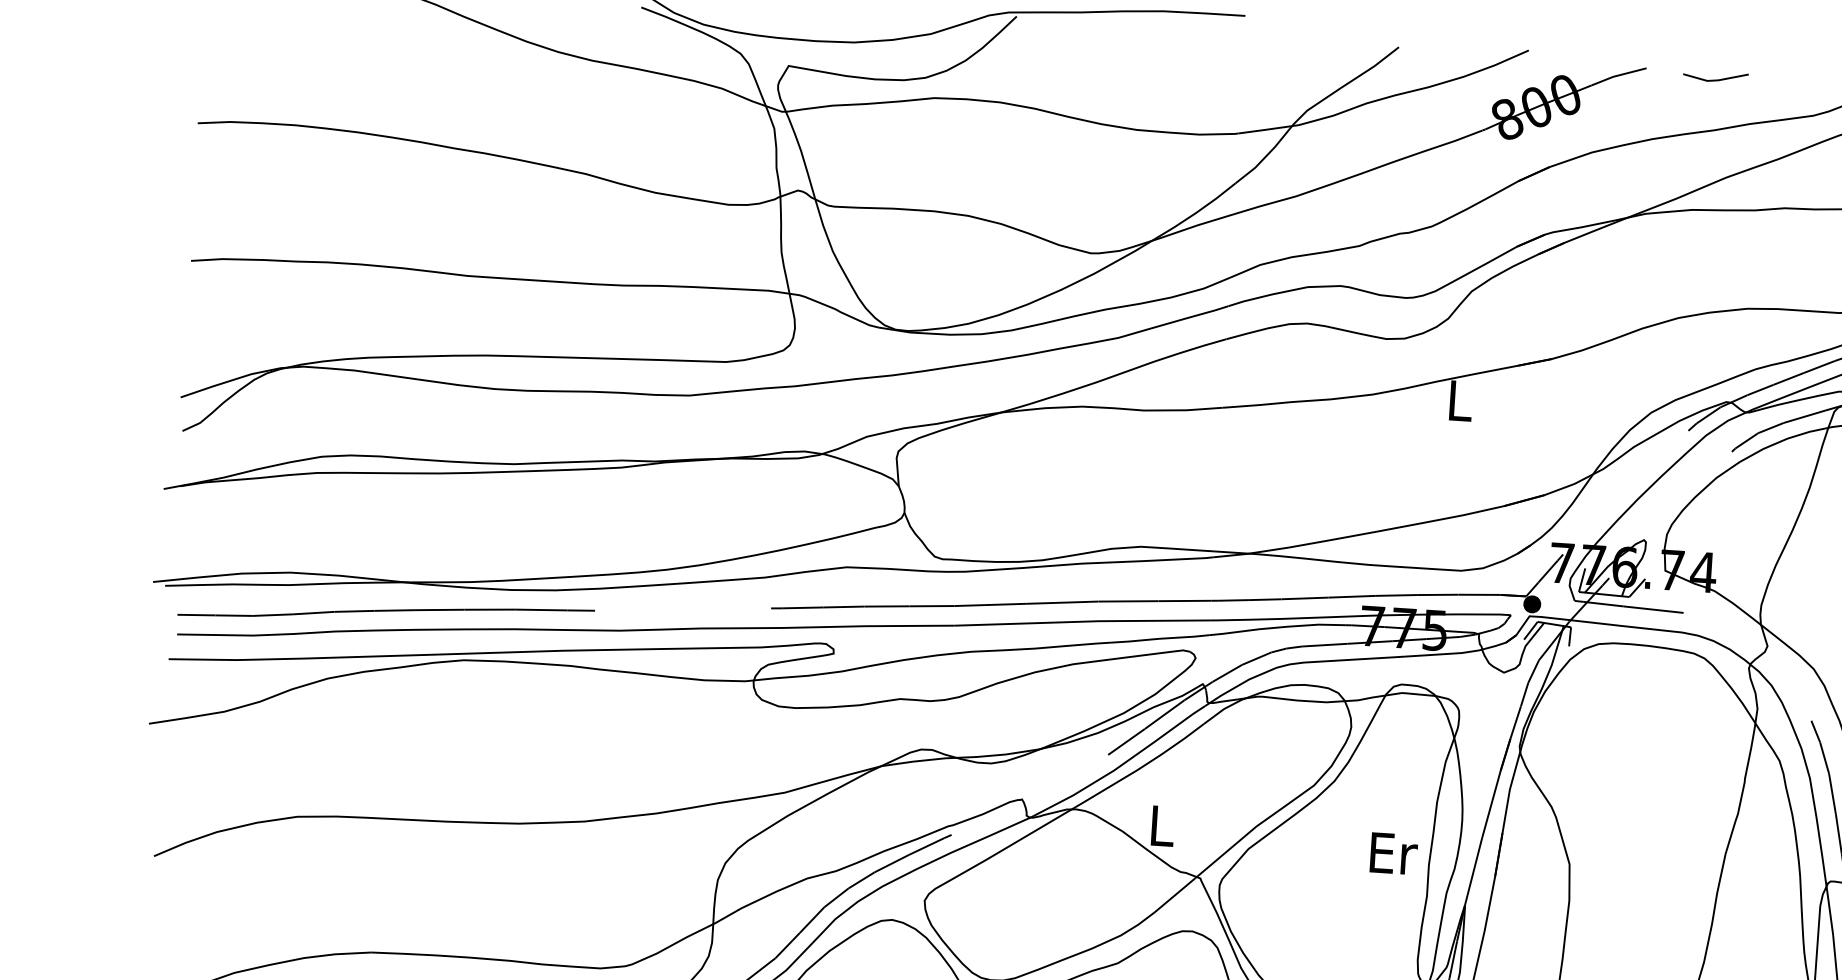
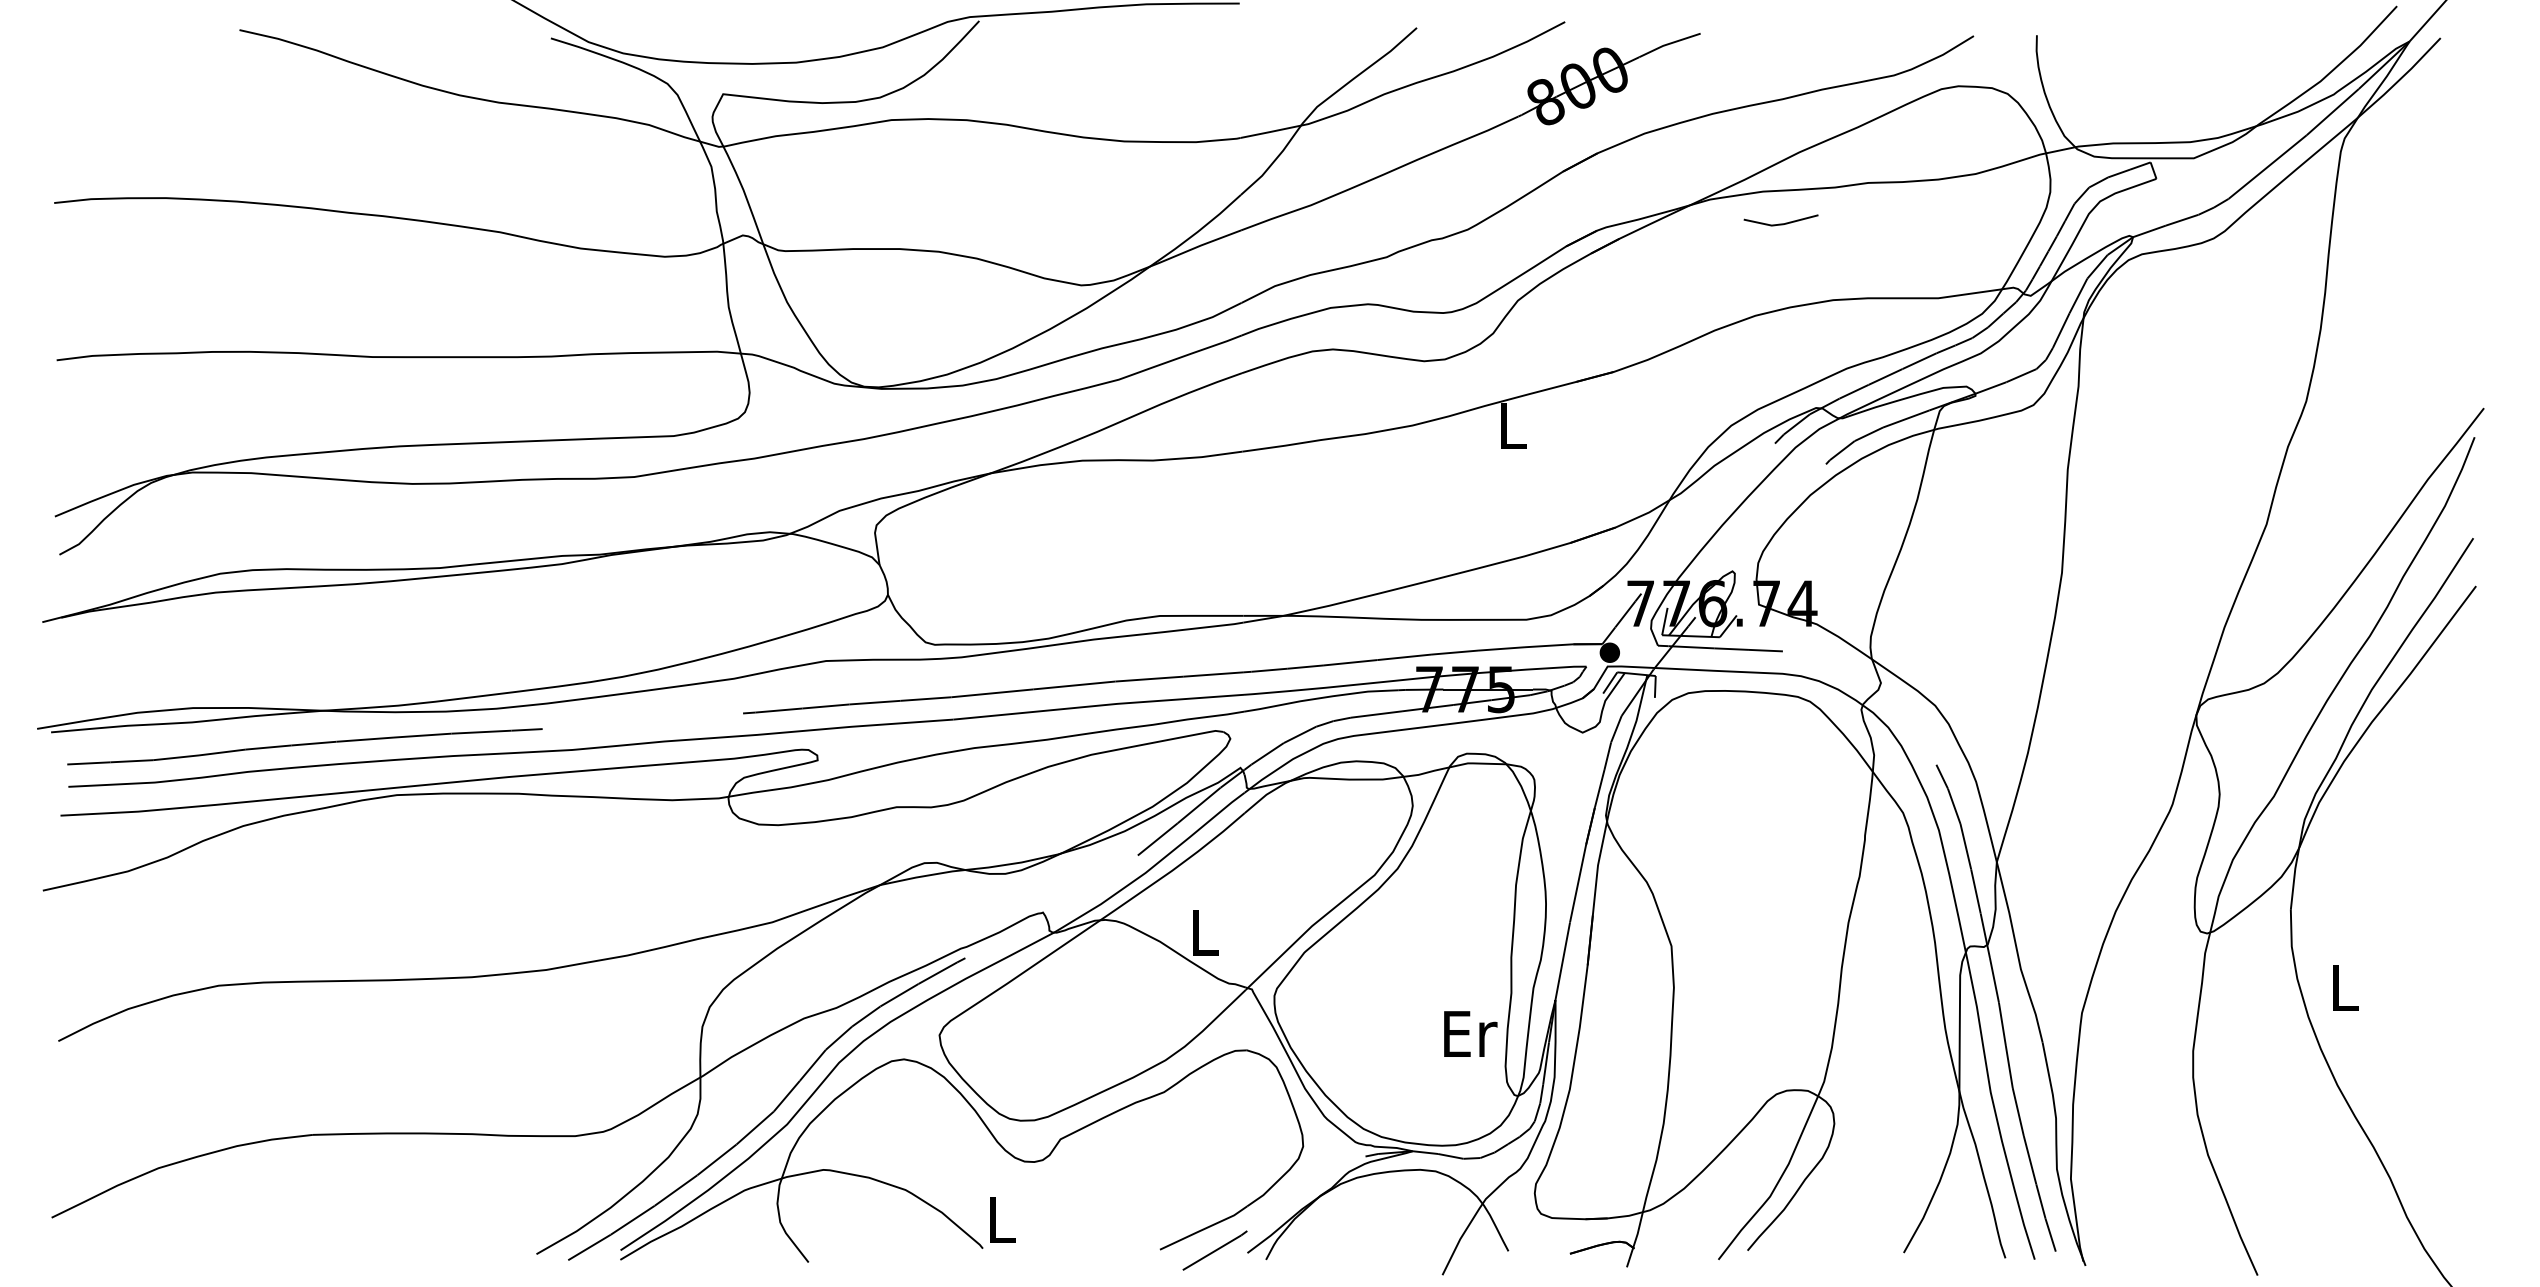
line: (1715, 79) -> (1780, 223), moved
text: (1393, 853) -> (1470, 1033), moved

